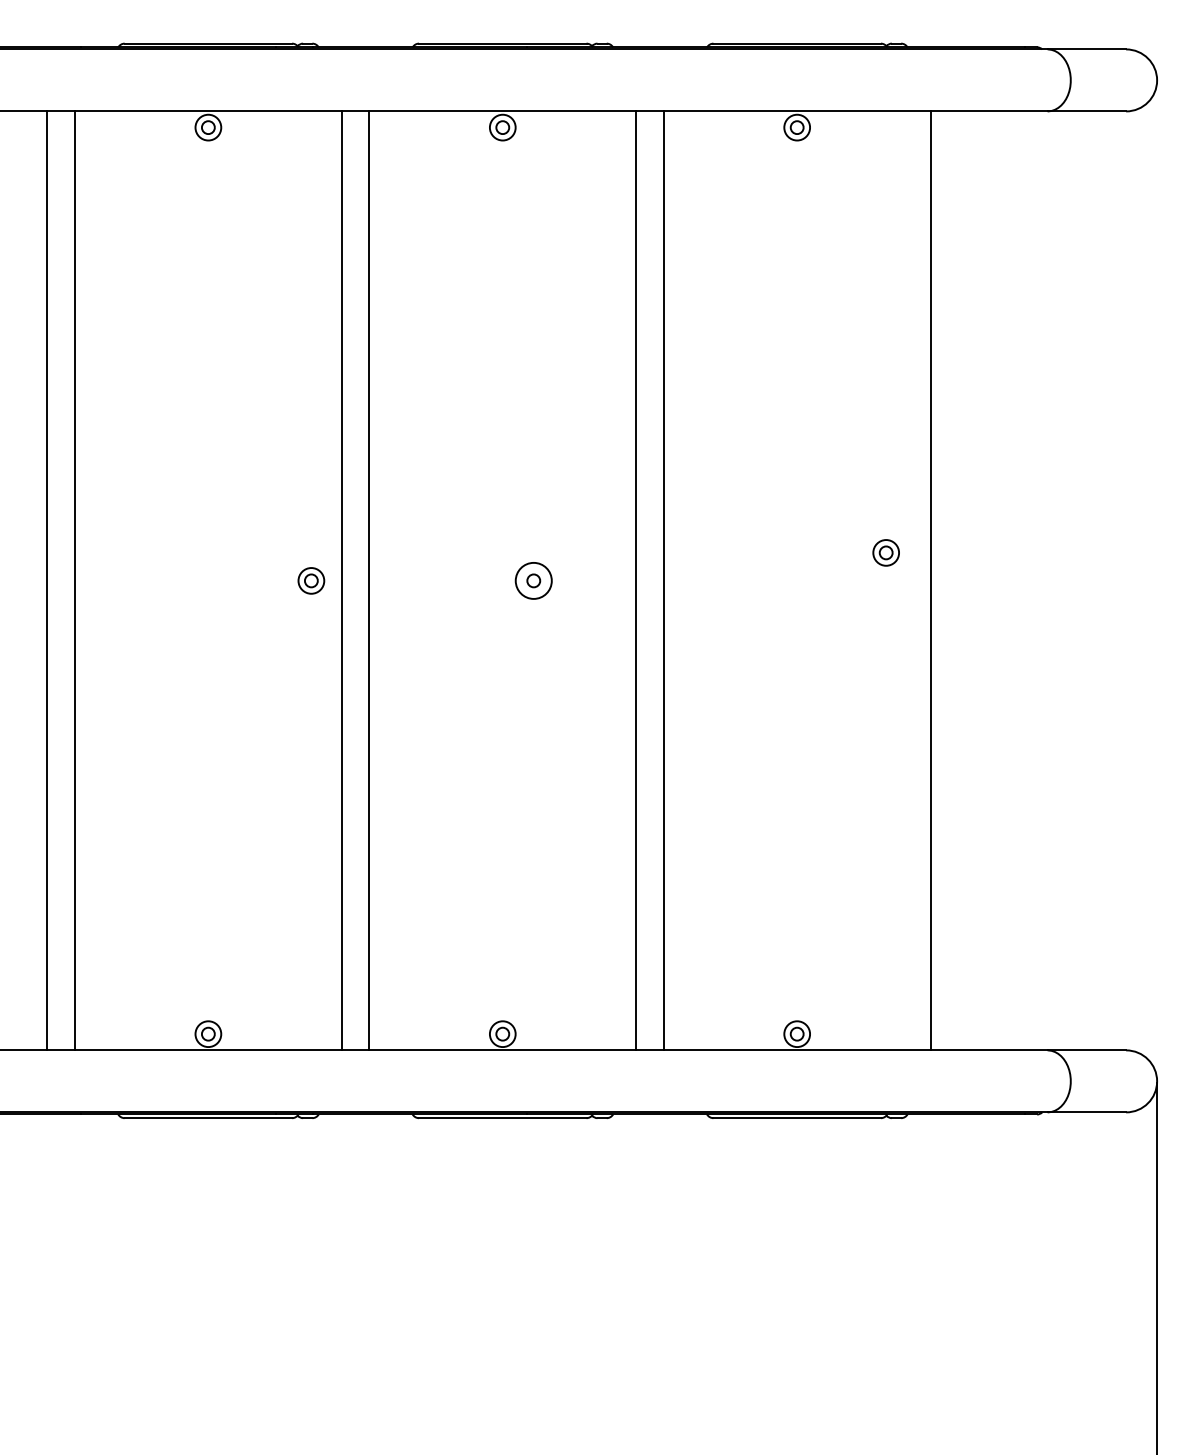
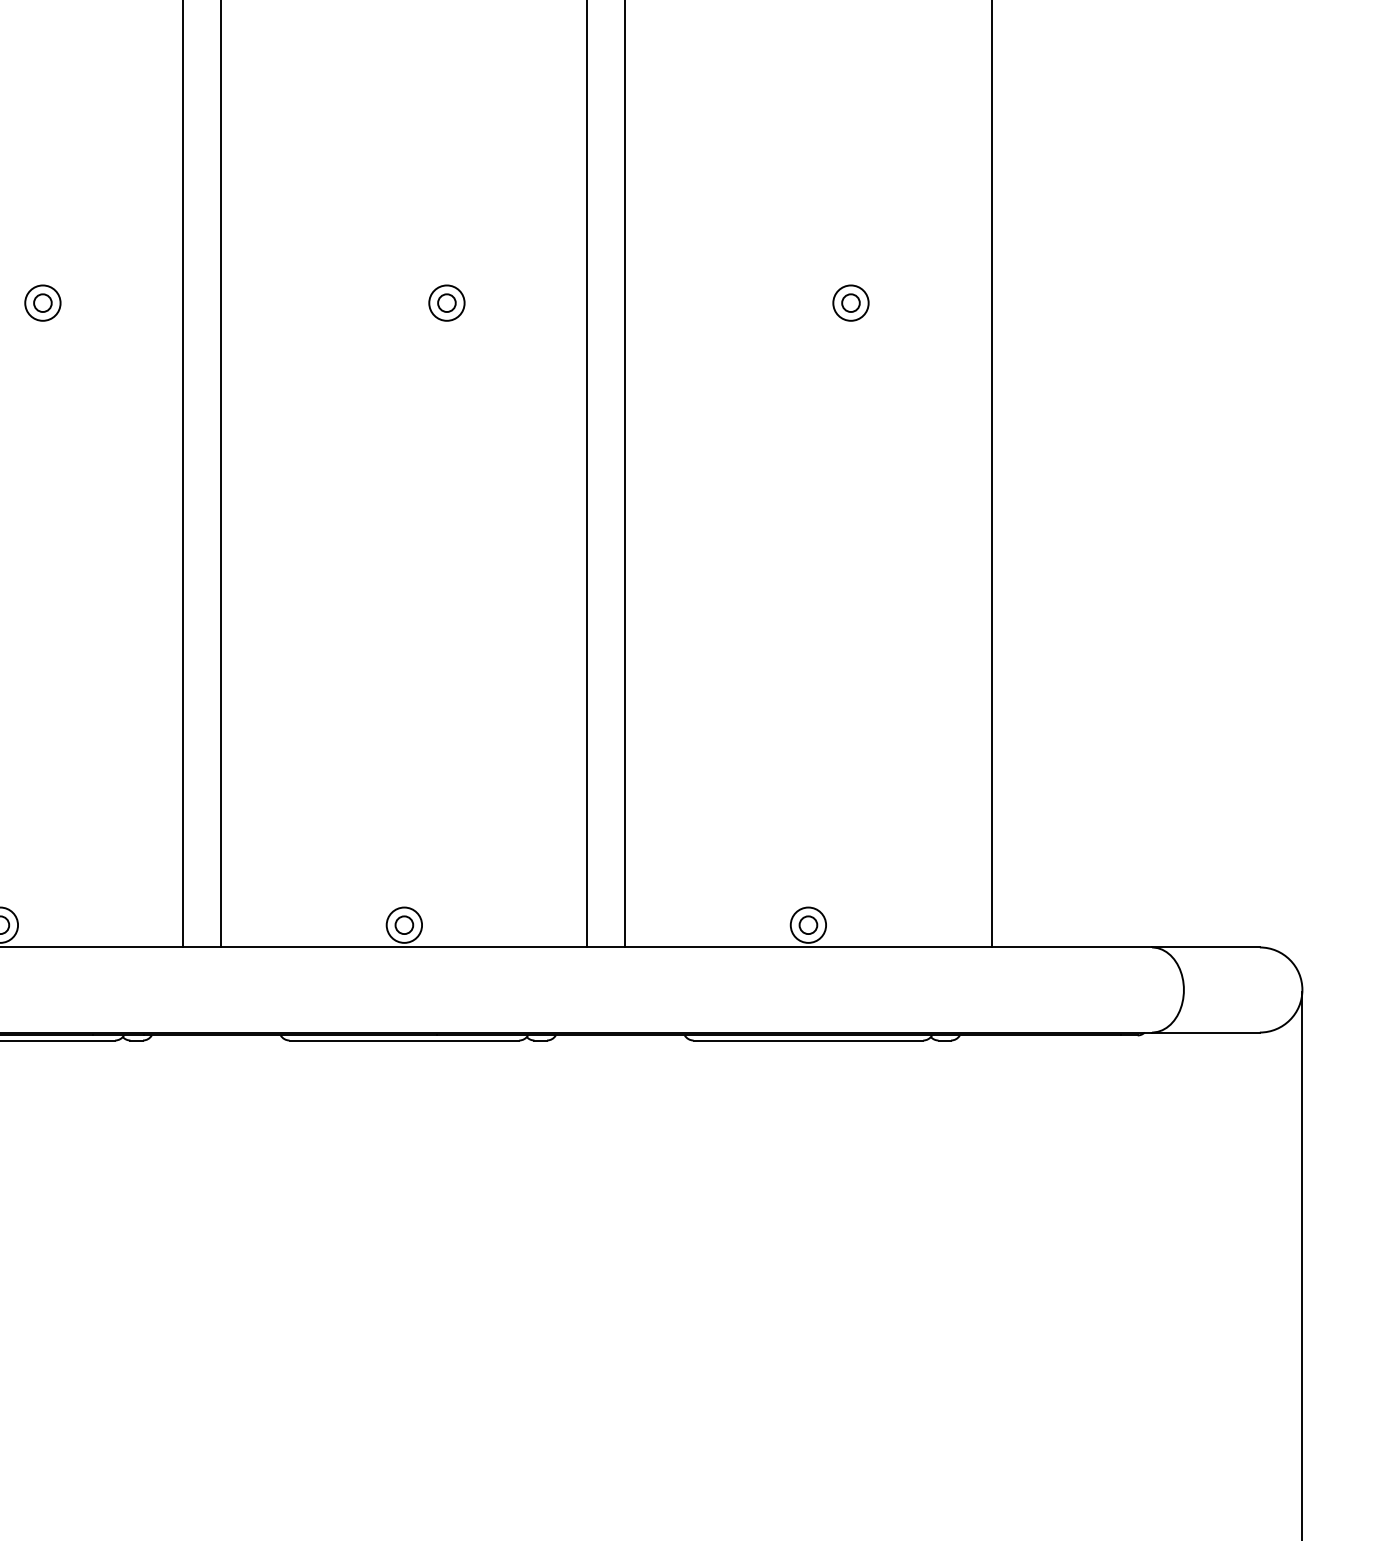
part: (885, 552) -> (850, 302), moved
part: (311, 580) -> (43, 302), moved
circle: (533, 580) -> (446, 302), size x0.71

